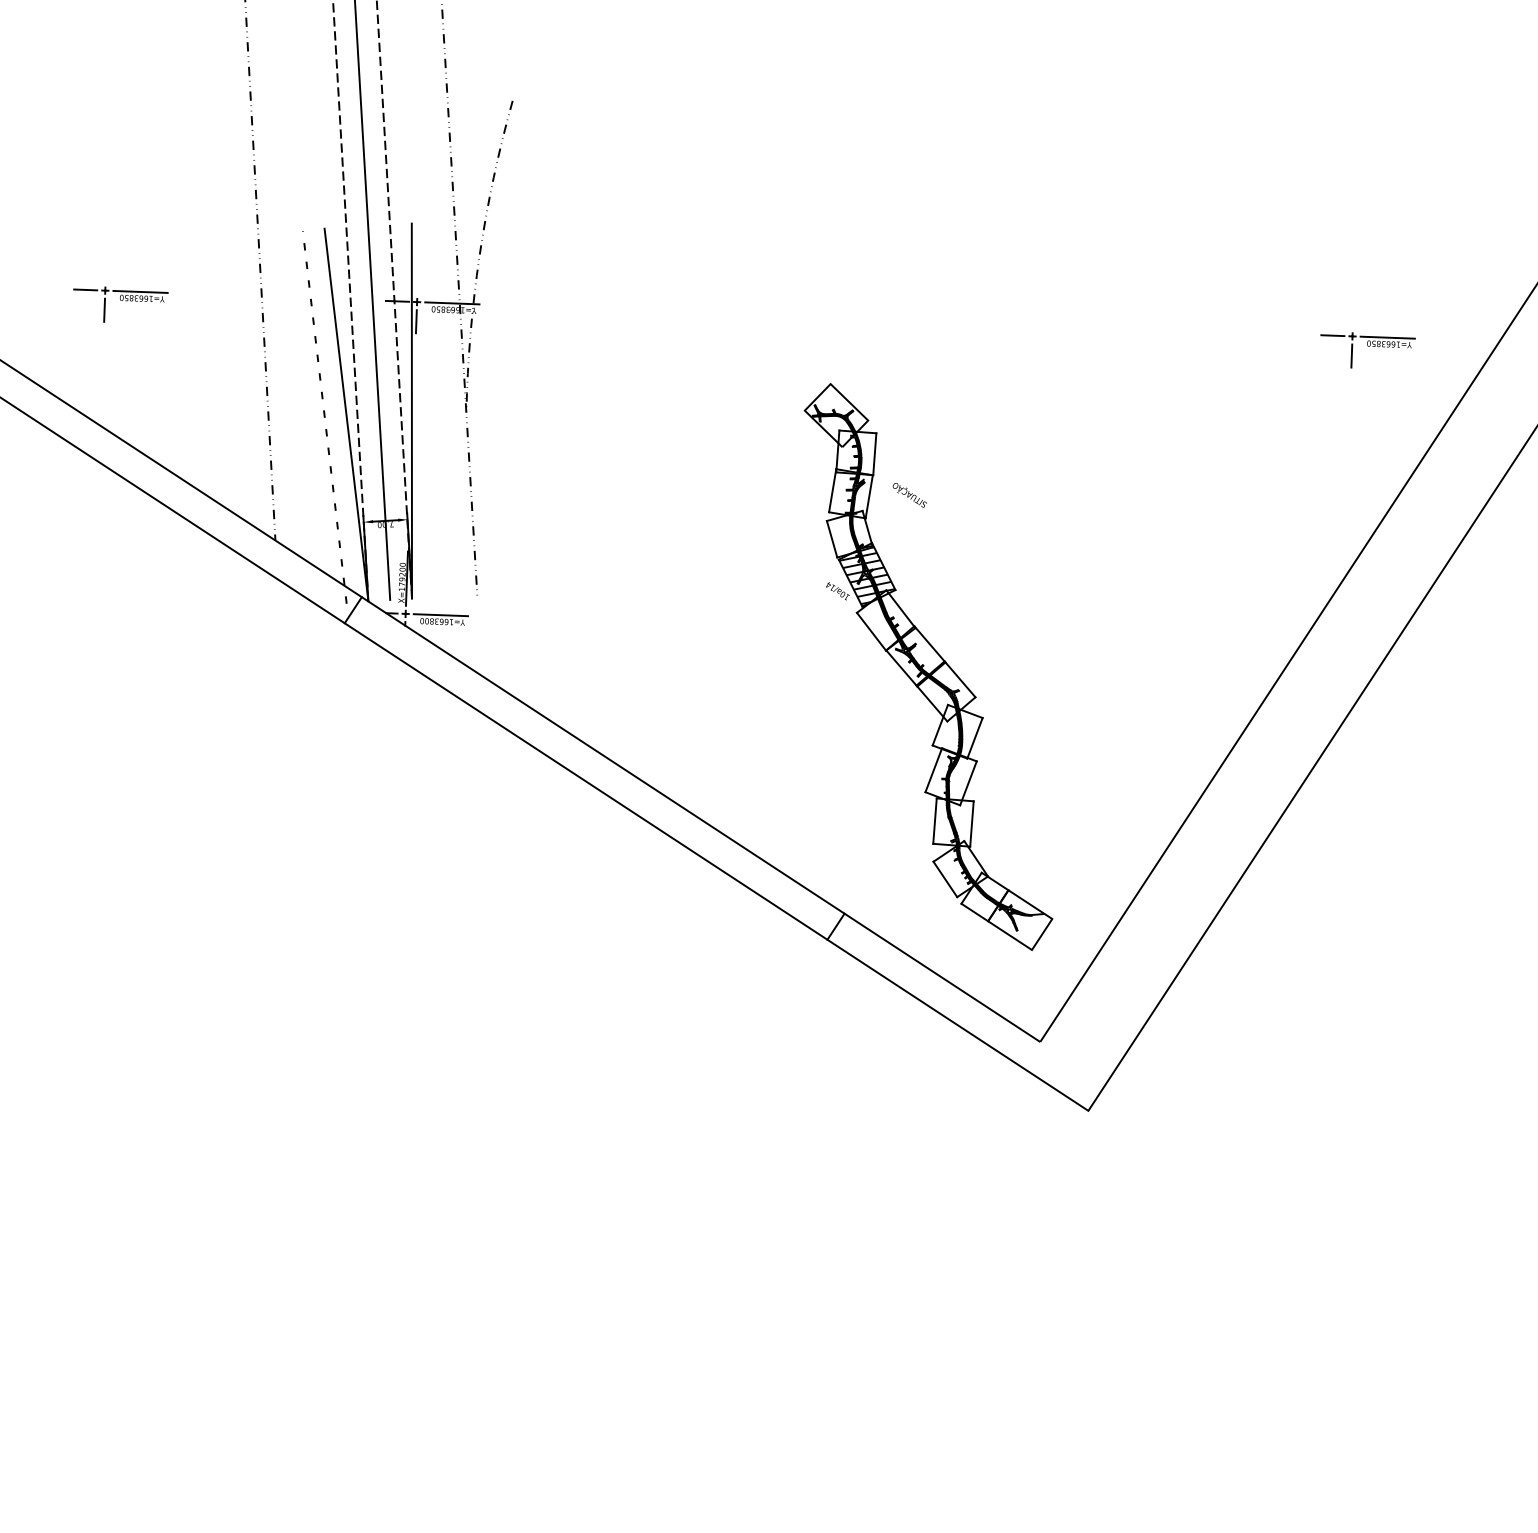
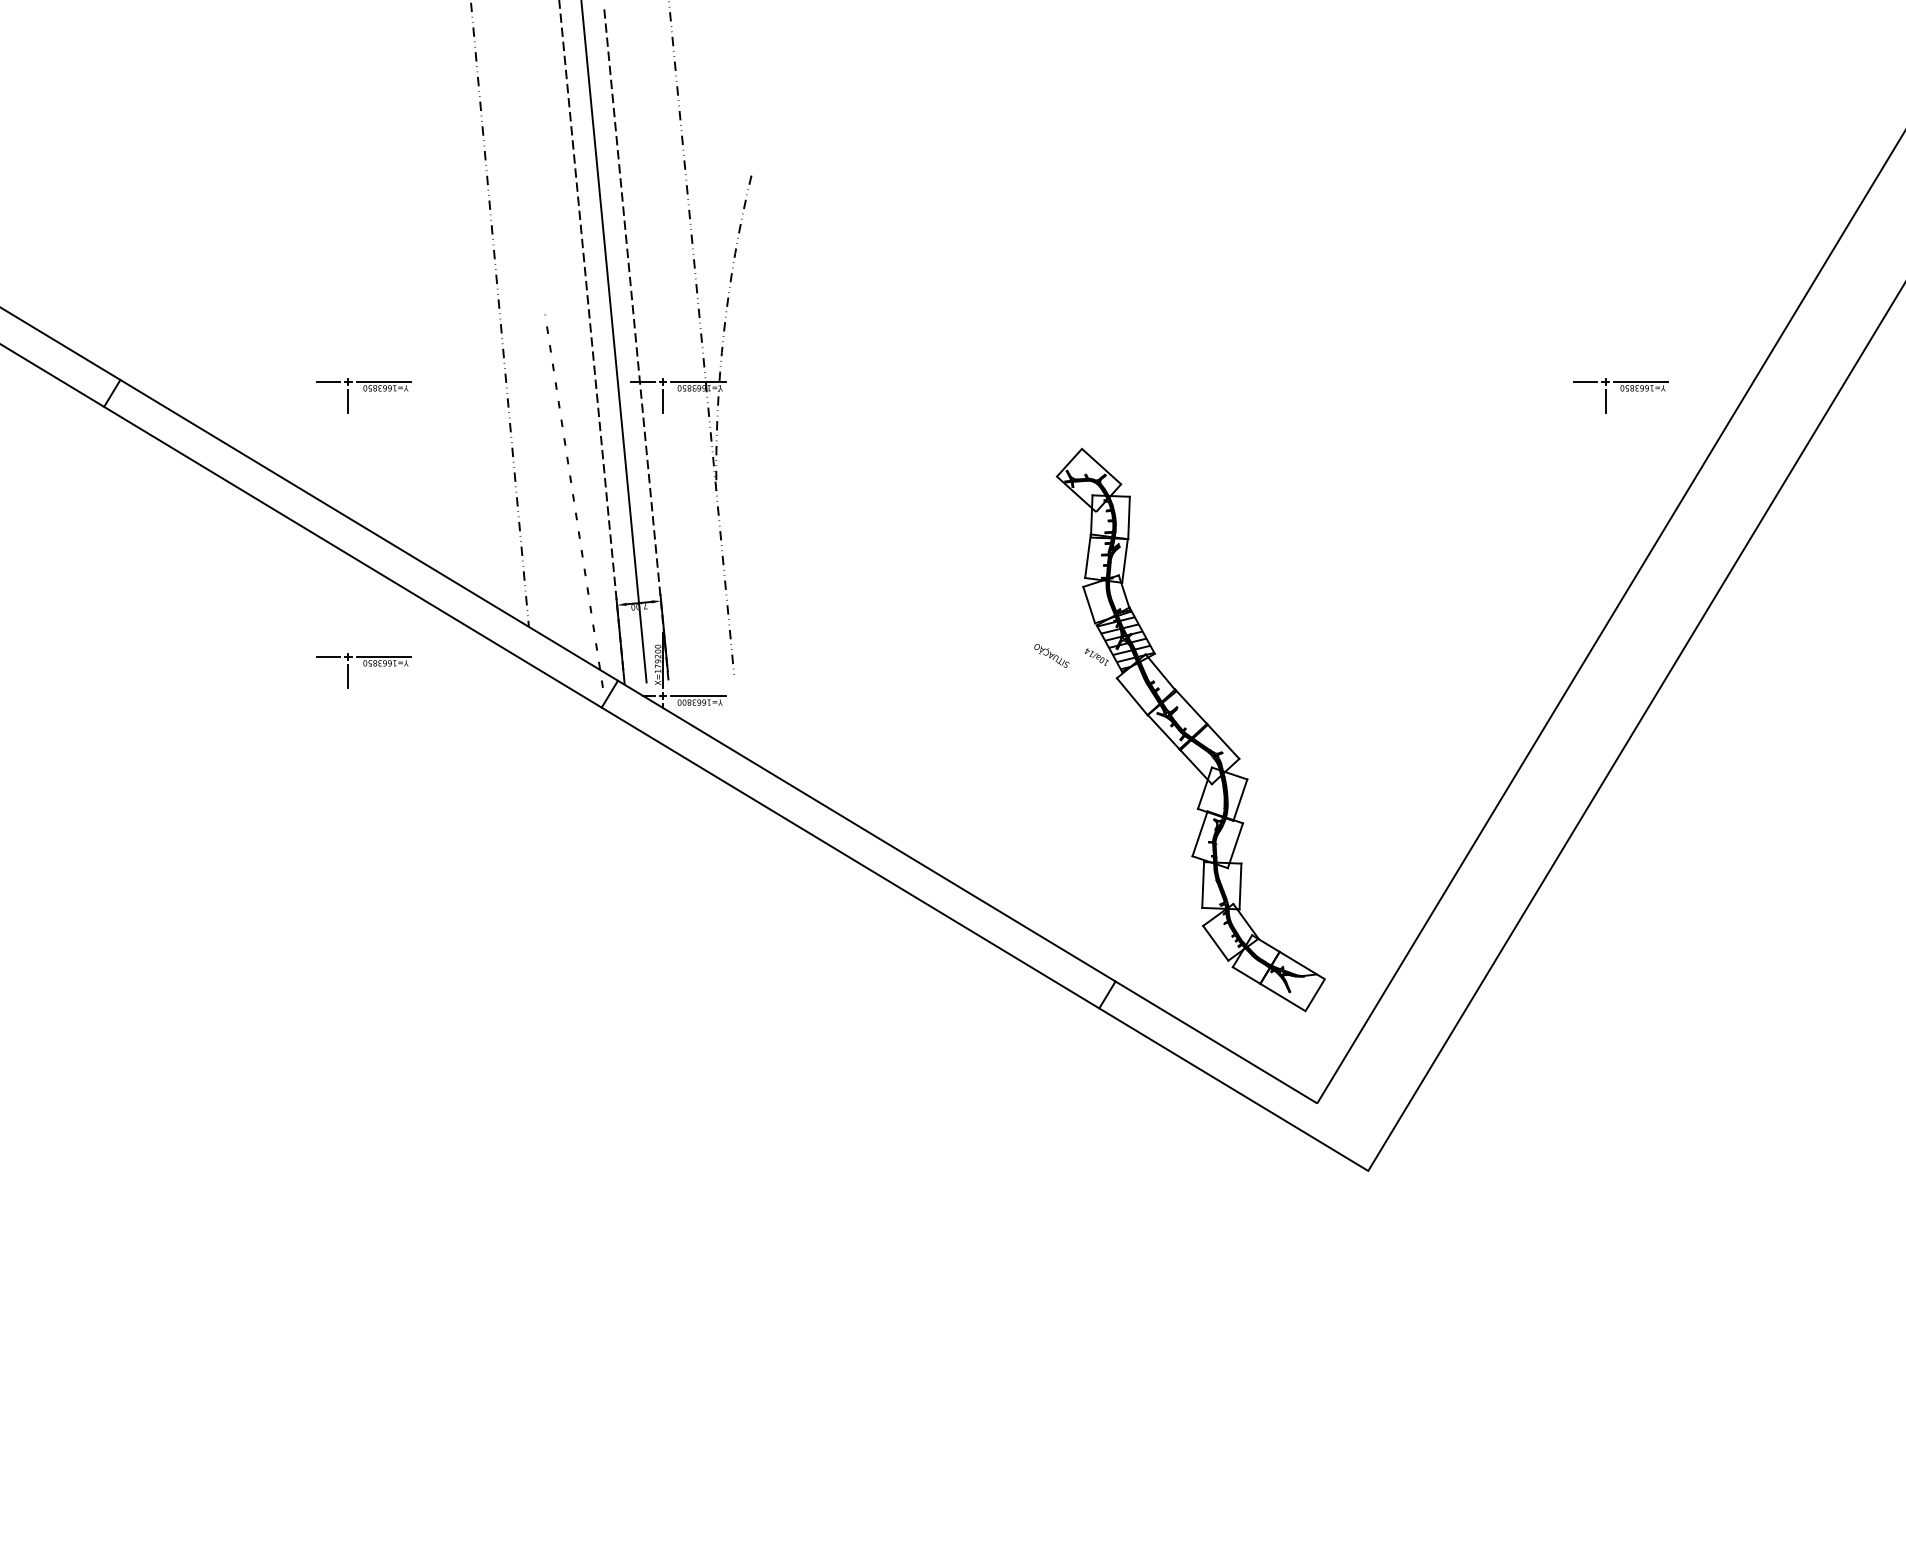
line: (411, 411) -> (661, 491), removed
line: (346, 414) -> (595, 497), removed
text: (909, 494) -> (1051, 655), moved
part: (109, 577) -> (363, 670), added

